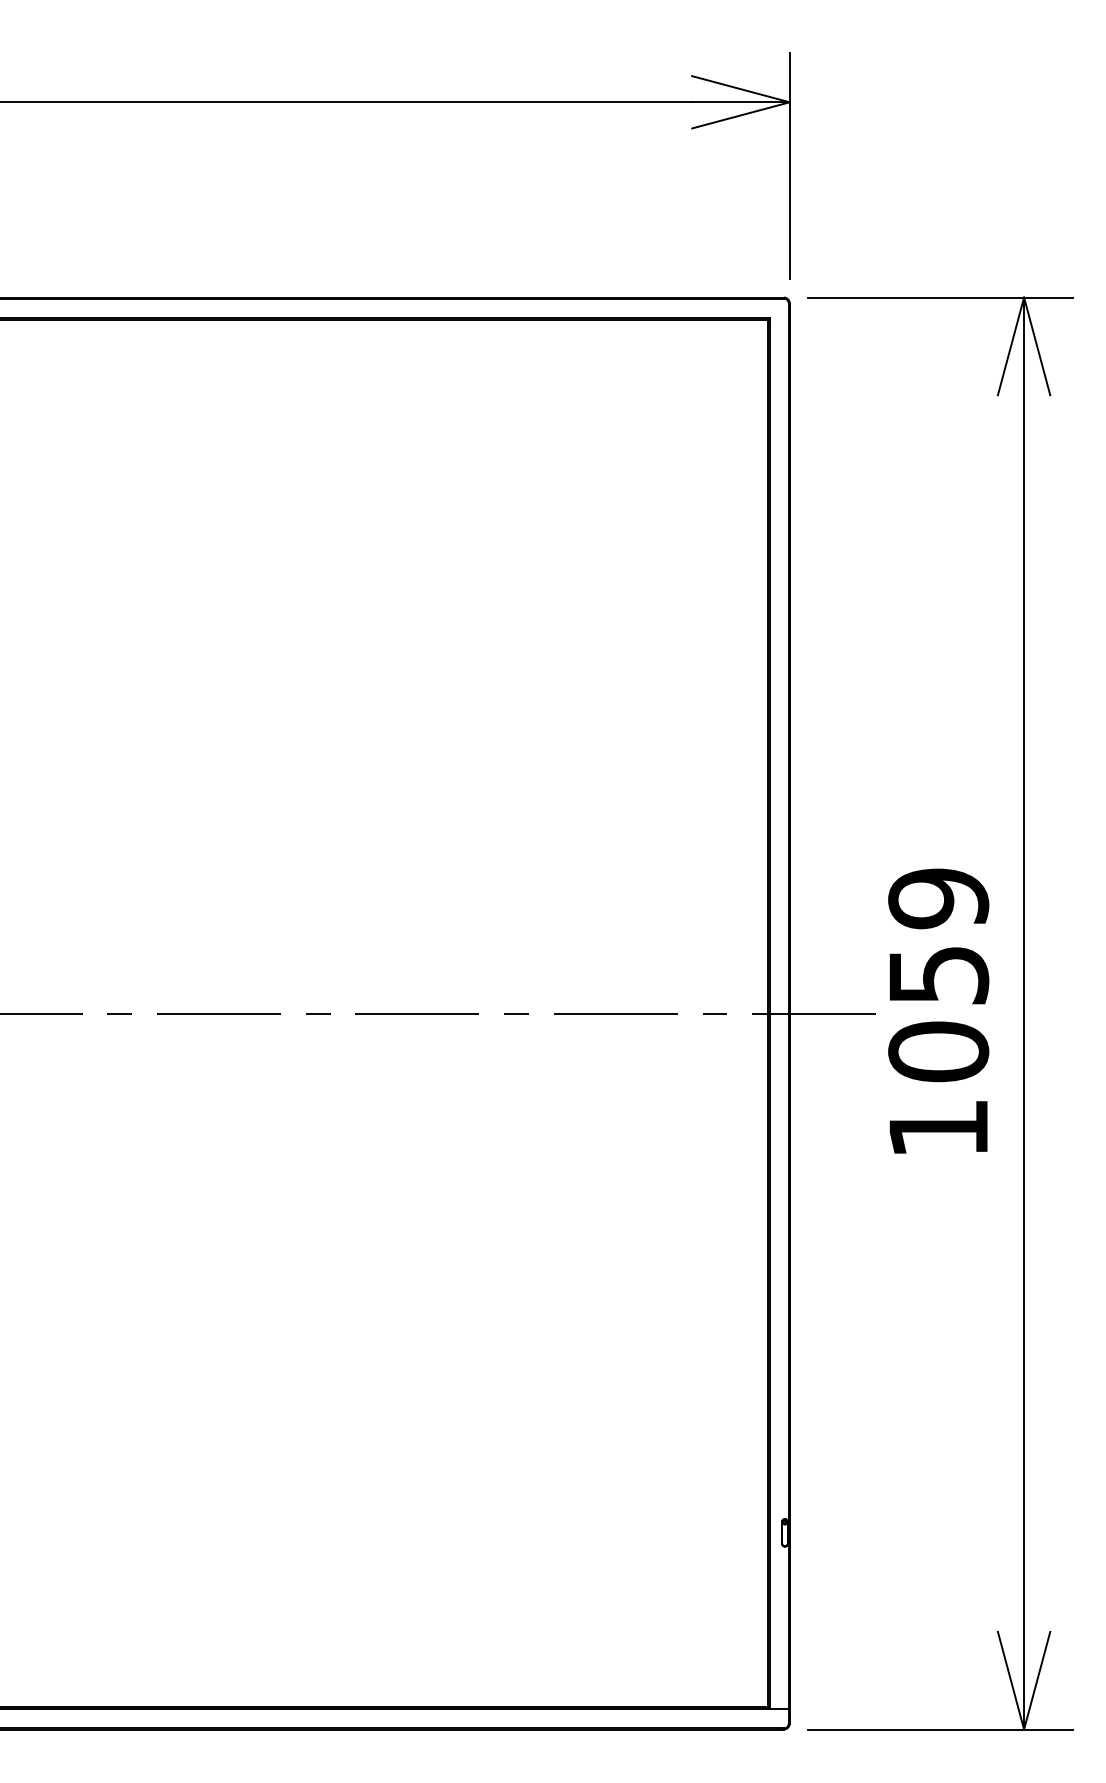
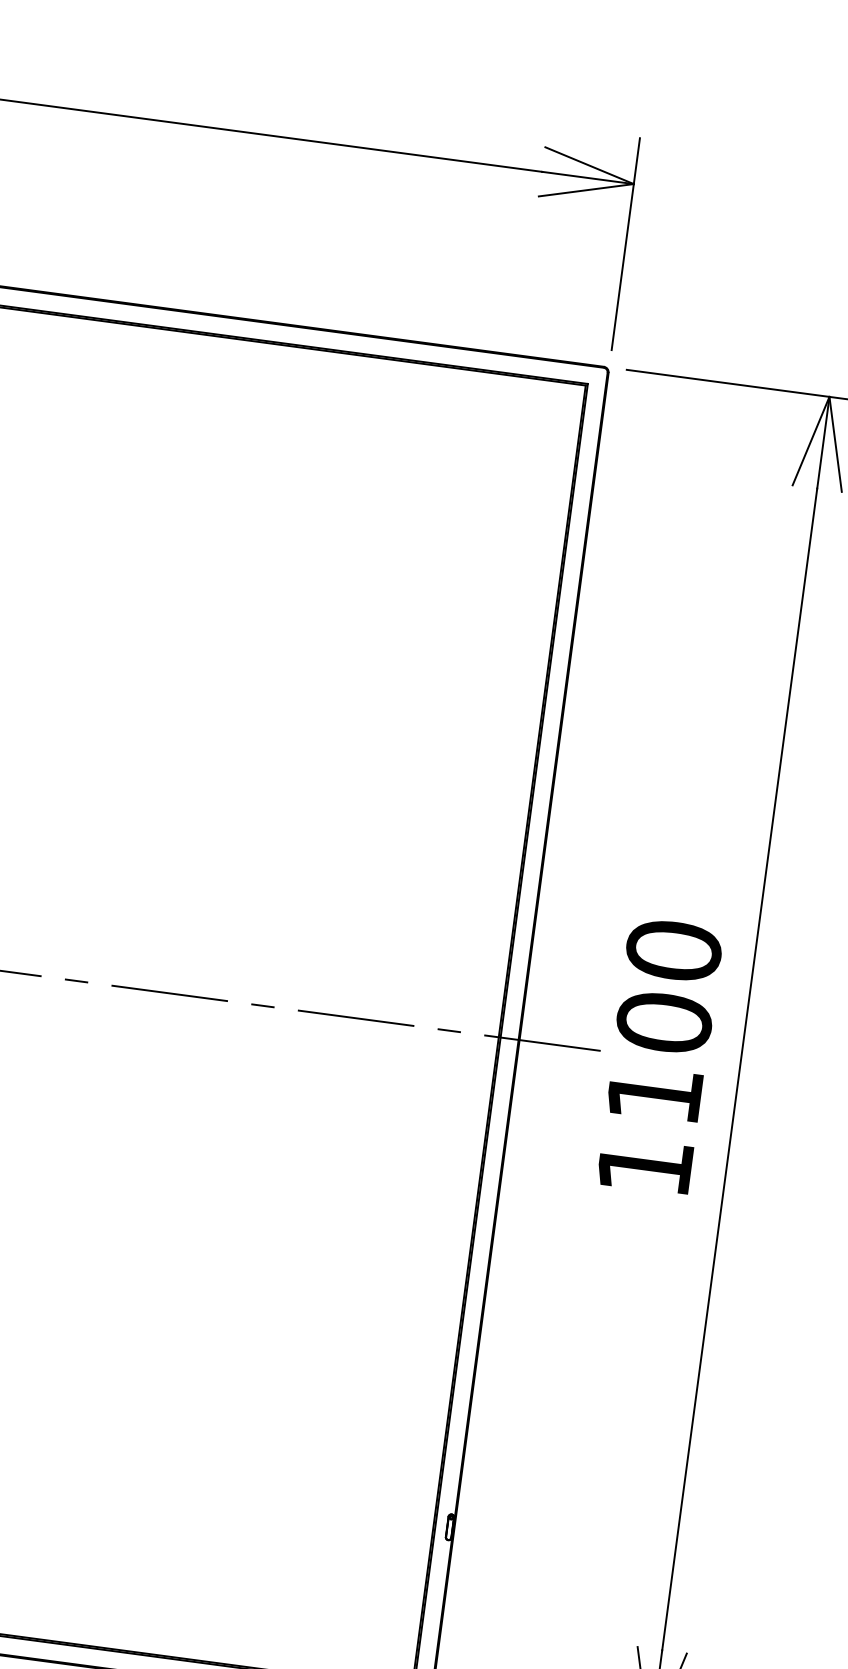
text: (938, 975) -> (664, 1022), 1059 -> 1100

